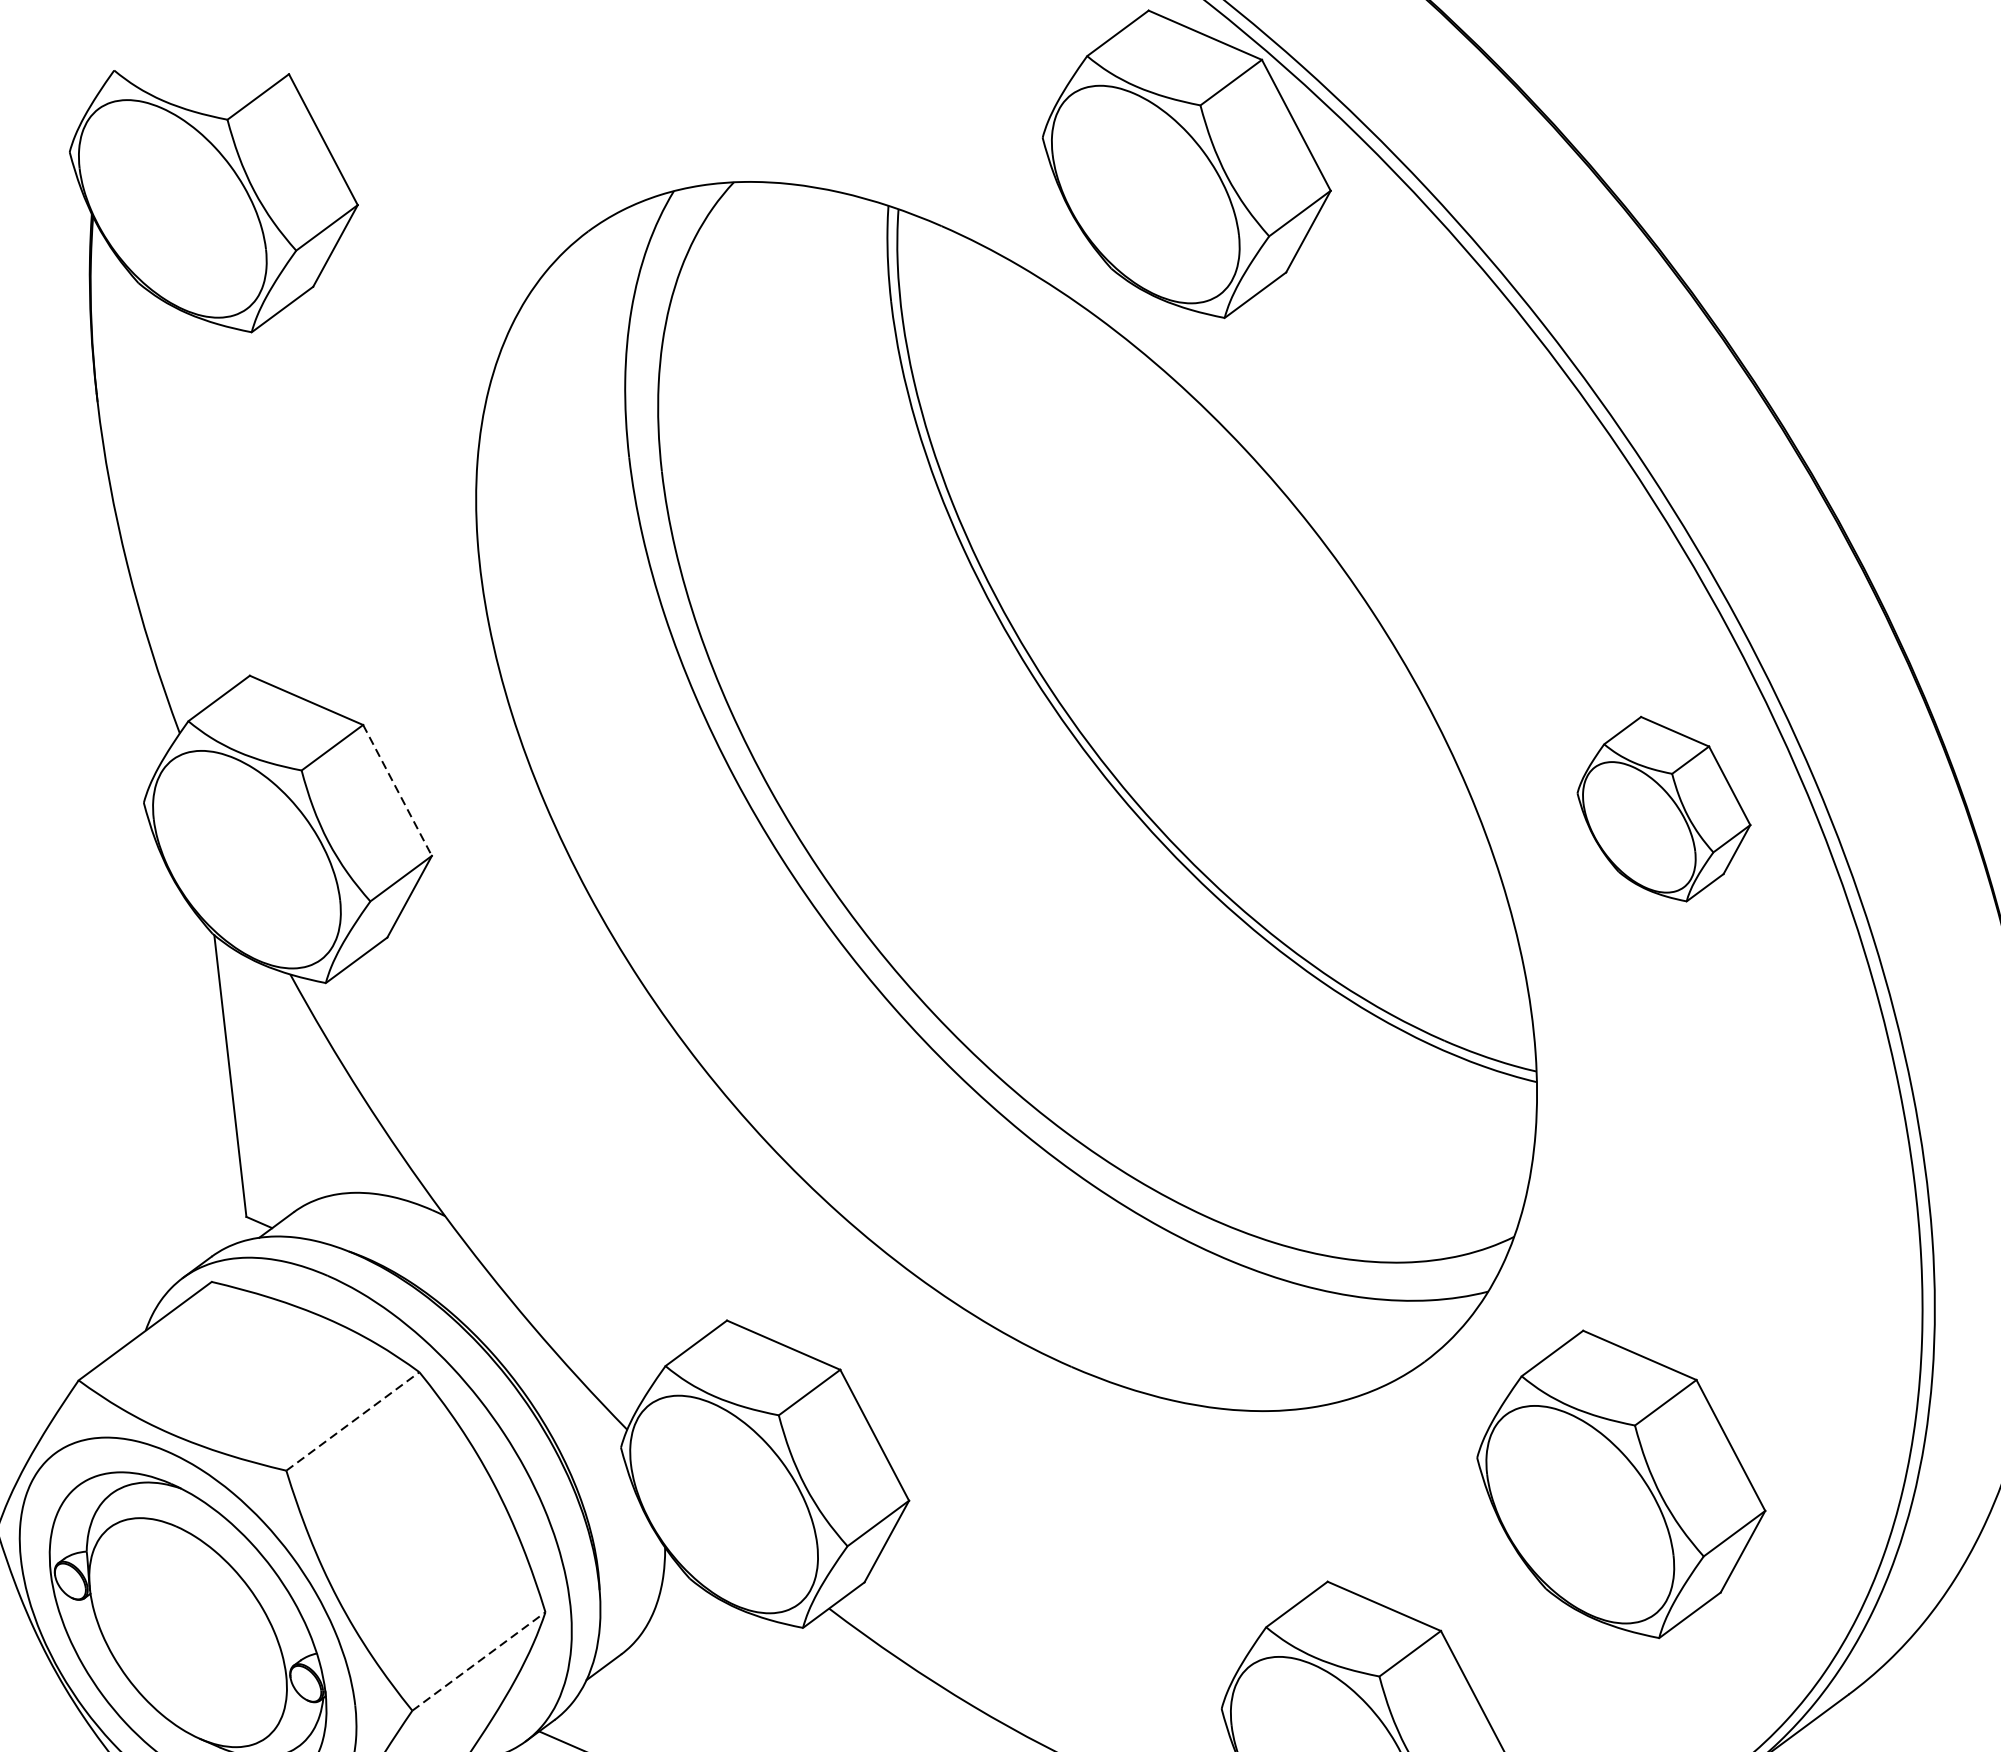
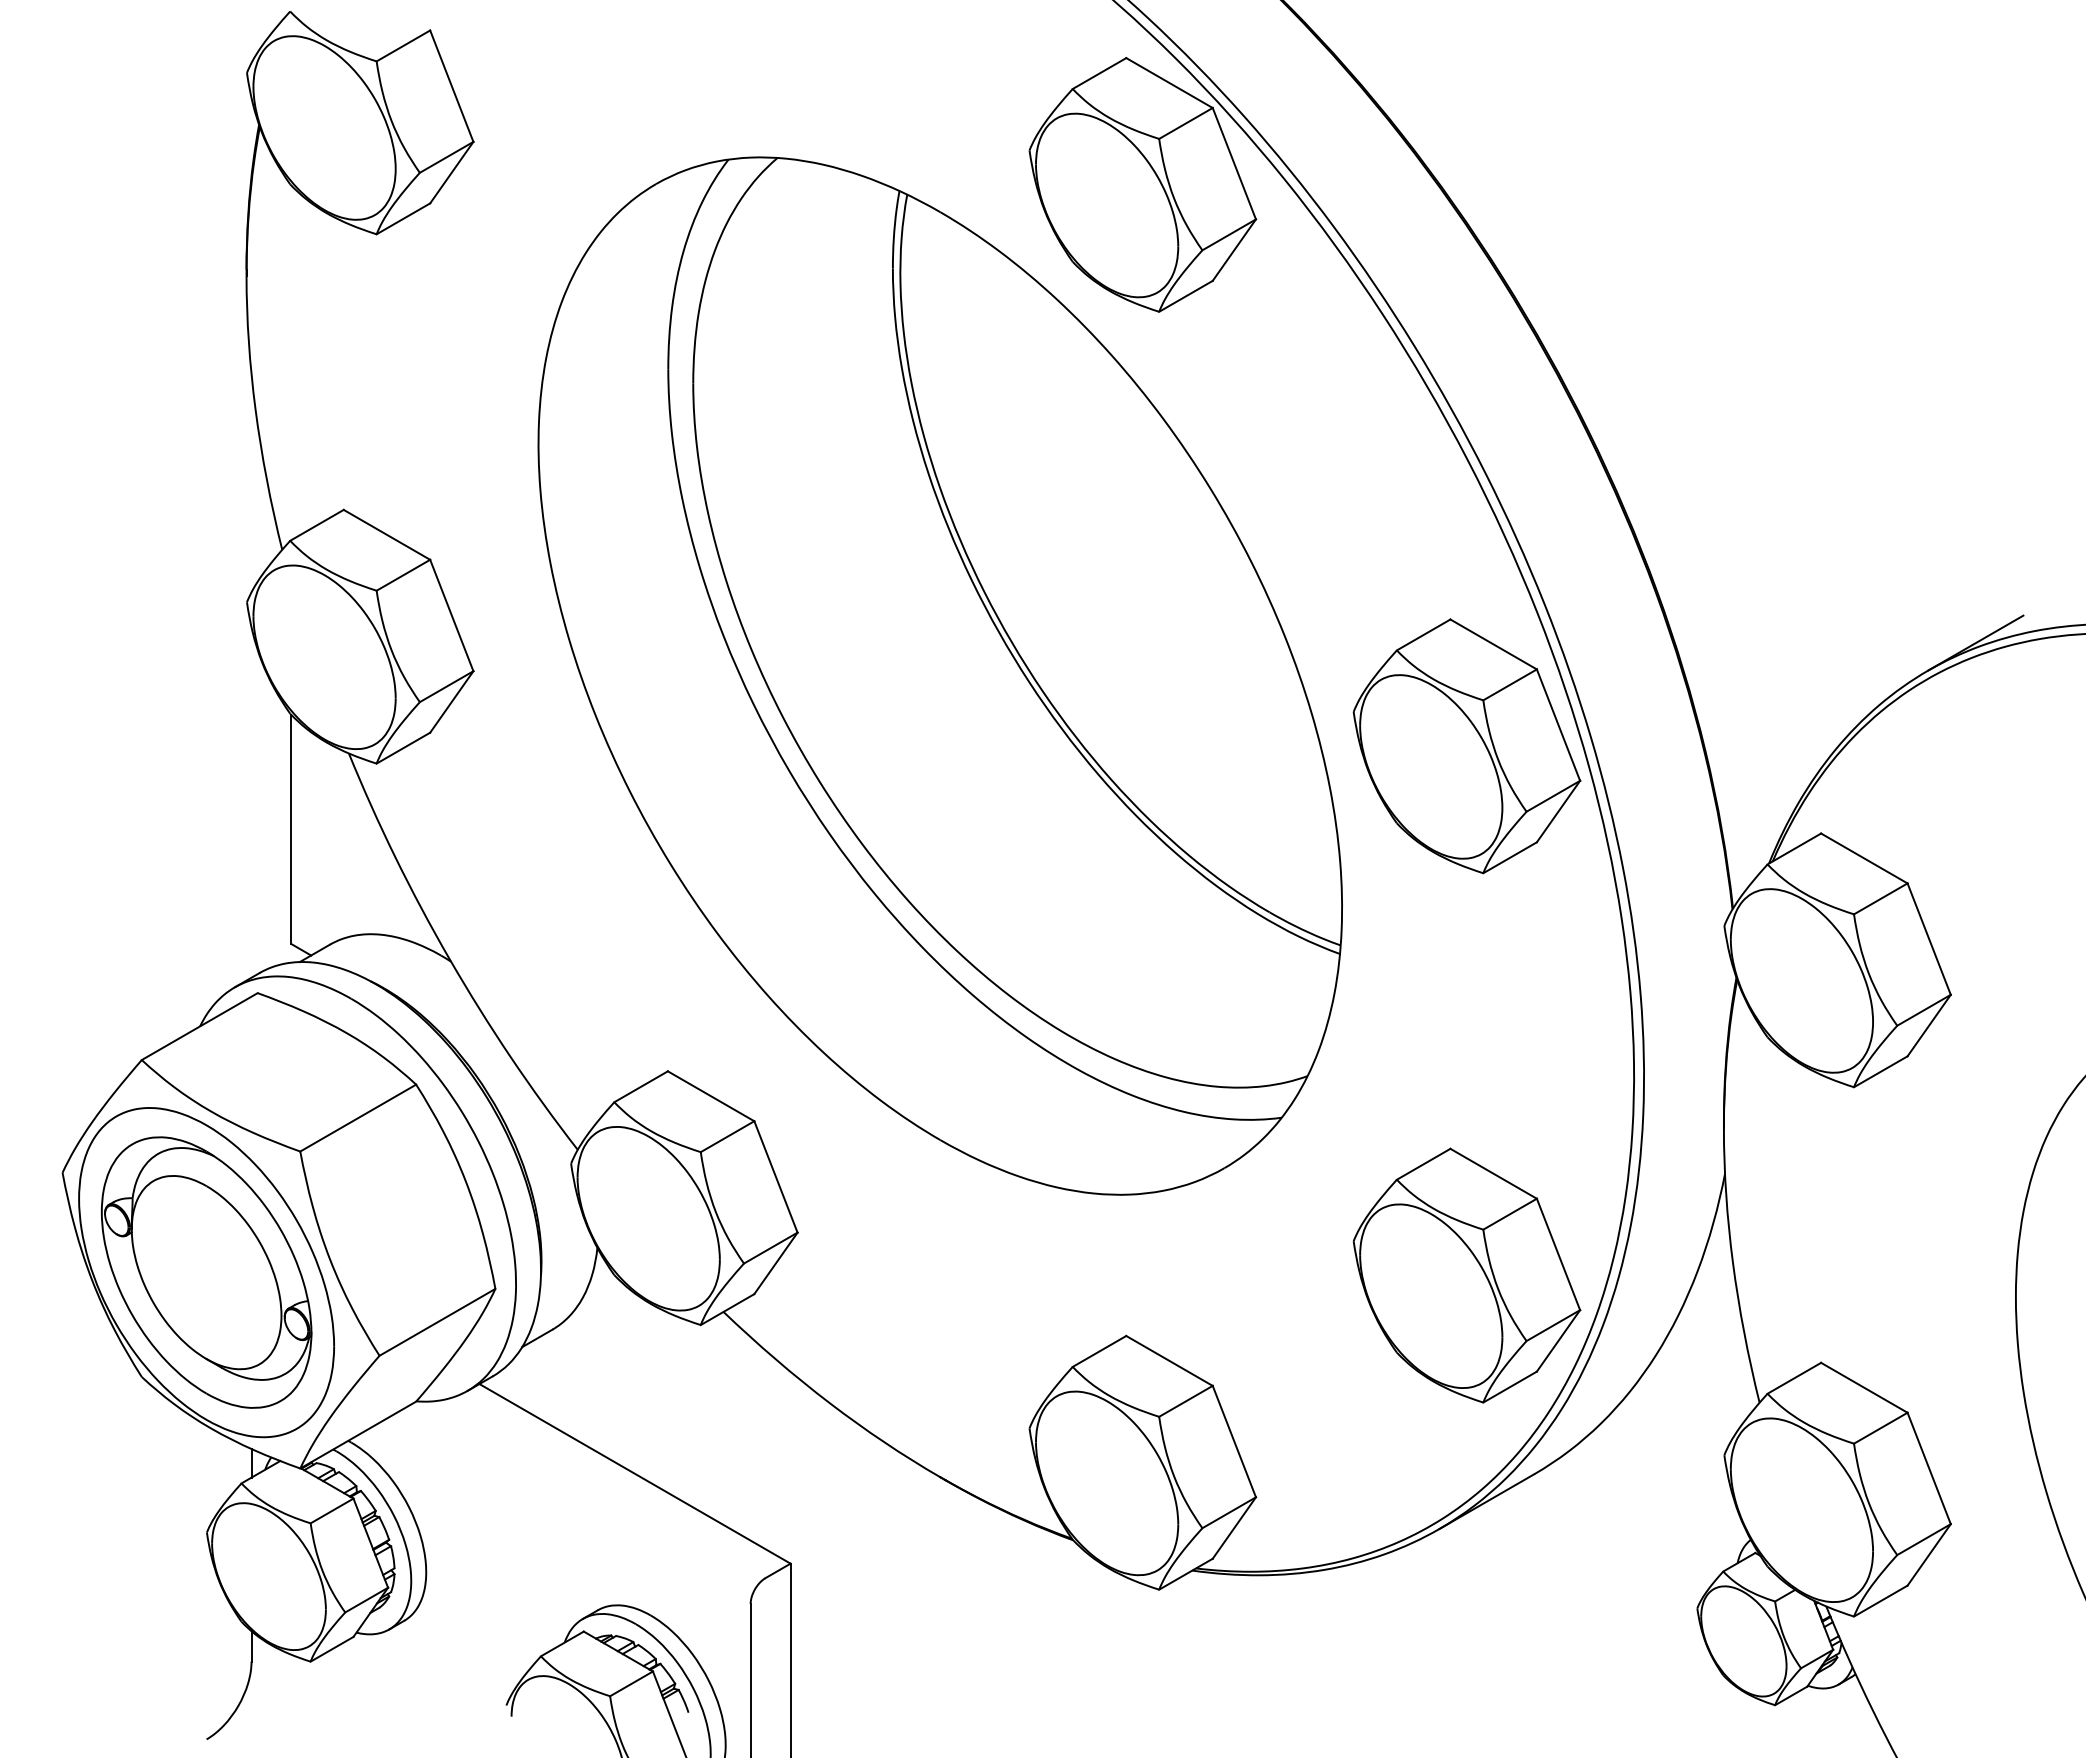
line: (397, 790) -> (451, 615), dashed -> solid
part: (1663, 809) -> (1466, 746), size x1.67
line: (353, 1421) -> (358, 1118), dashed -> solid
part: (1620, 1484) -> (1466, 1275), moved
line: (478, 1661) -> (437, 1322), dashed -> solid

